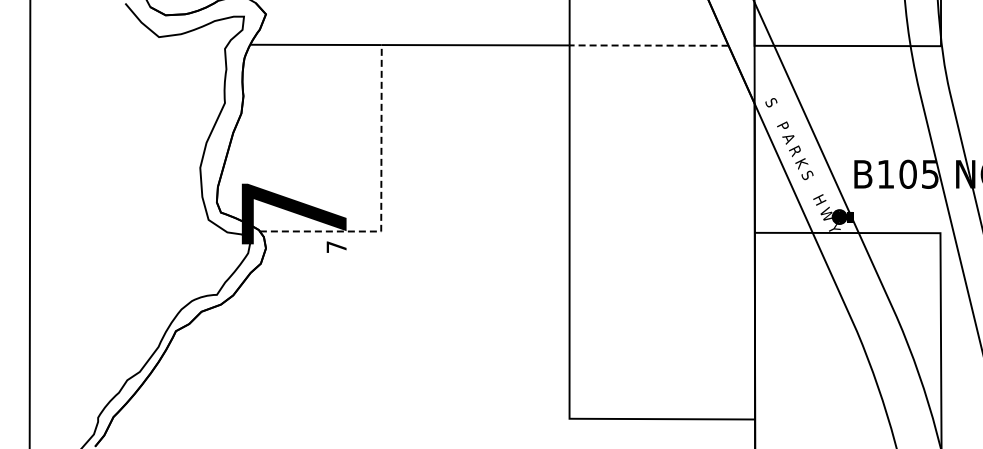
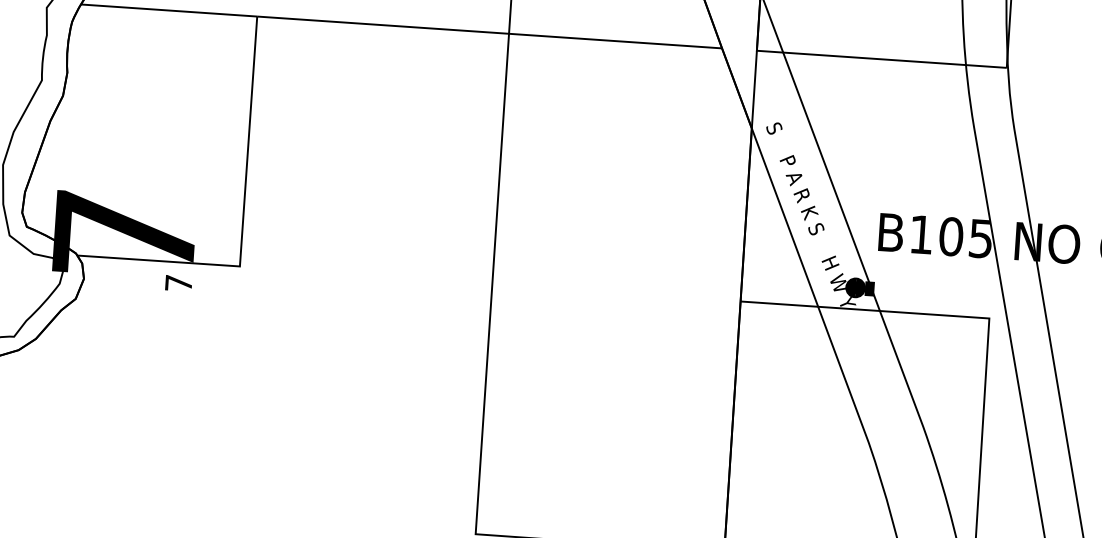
line: (648, 45) -> (614, 40), dashed -> solid
line: (381, 199) -> (243, 223), dashed -> solid

